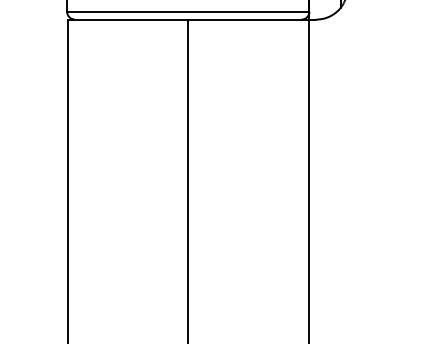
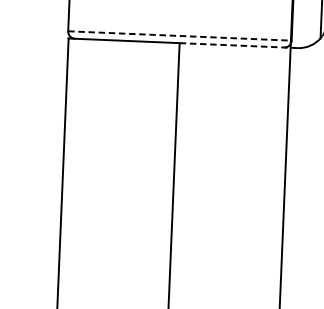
line: (188, 11) -> (180, 35), solid -> dashed
line: (251, 19) -> (237, 45), solid -> dashed

